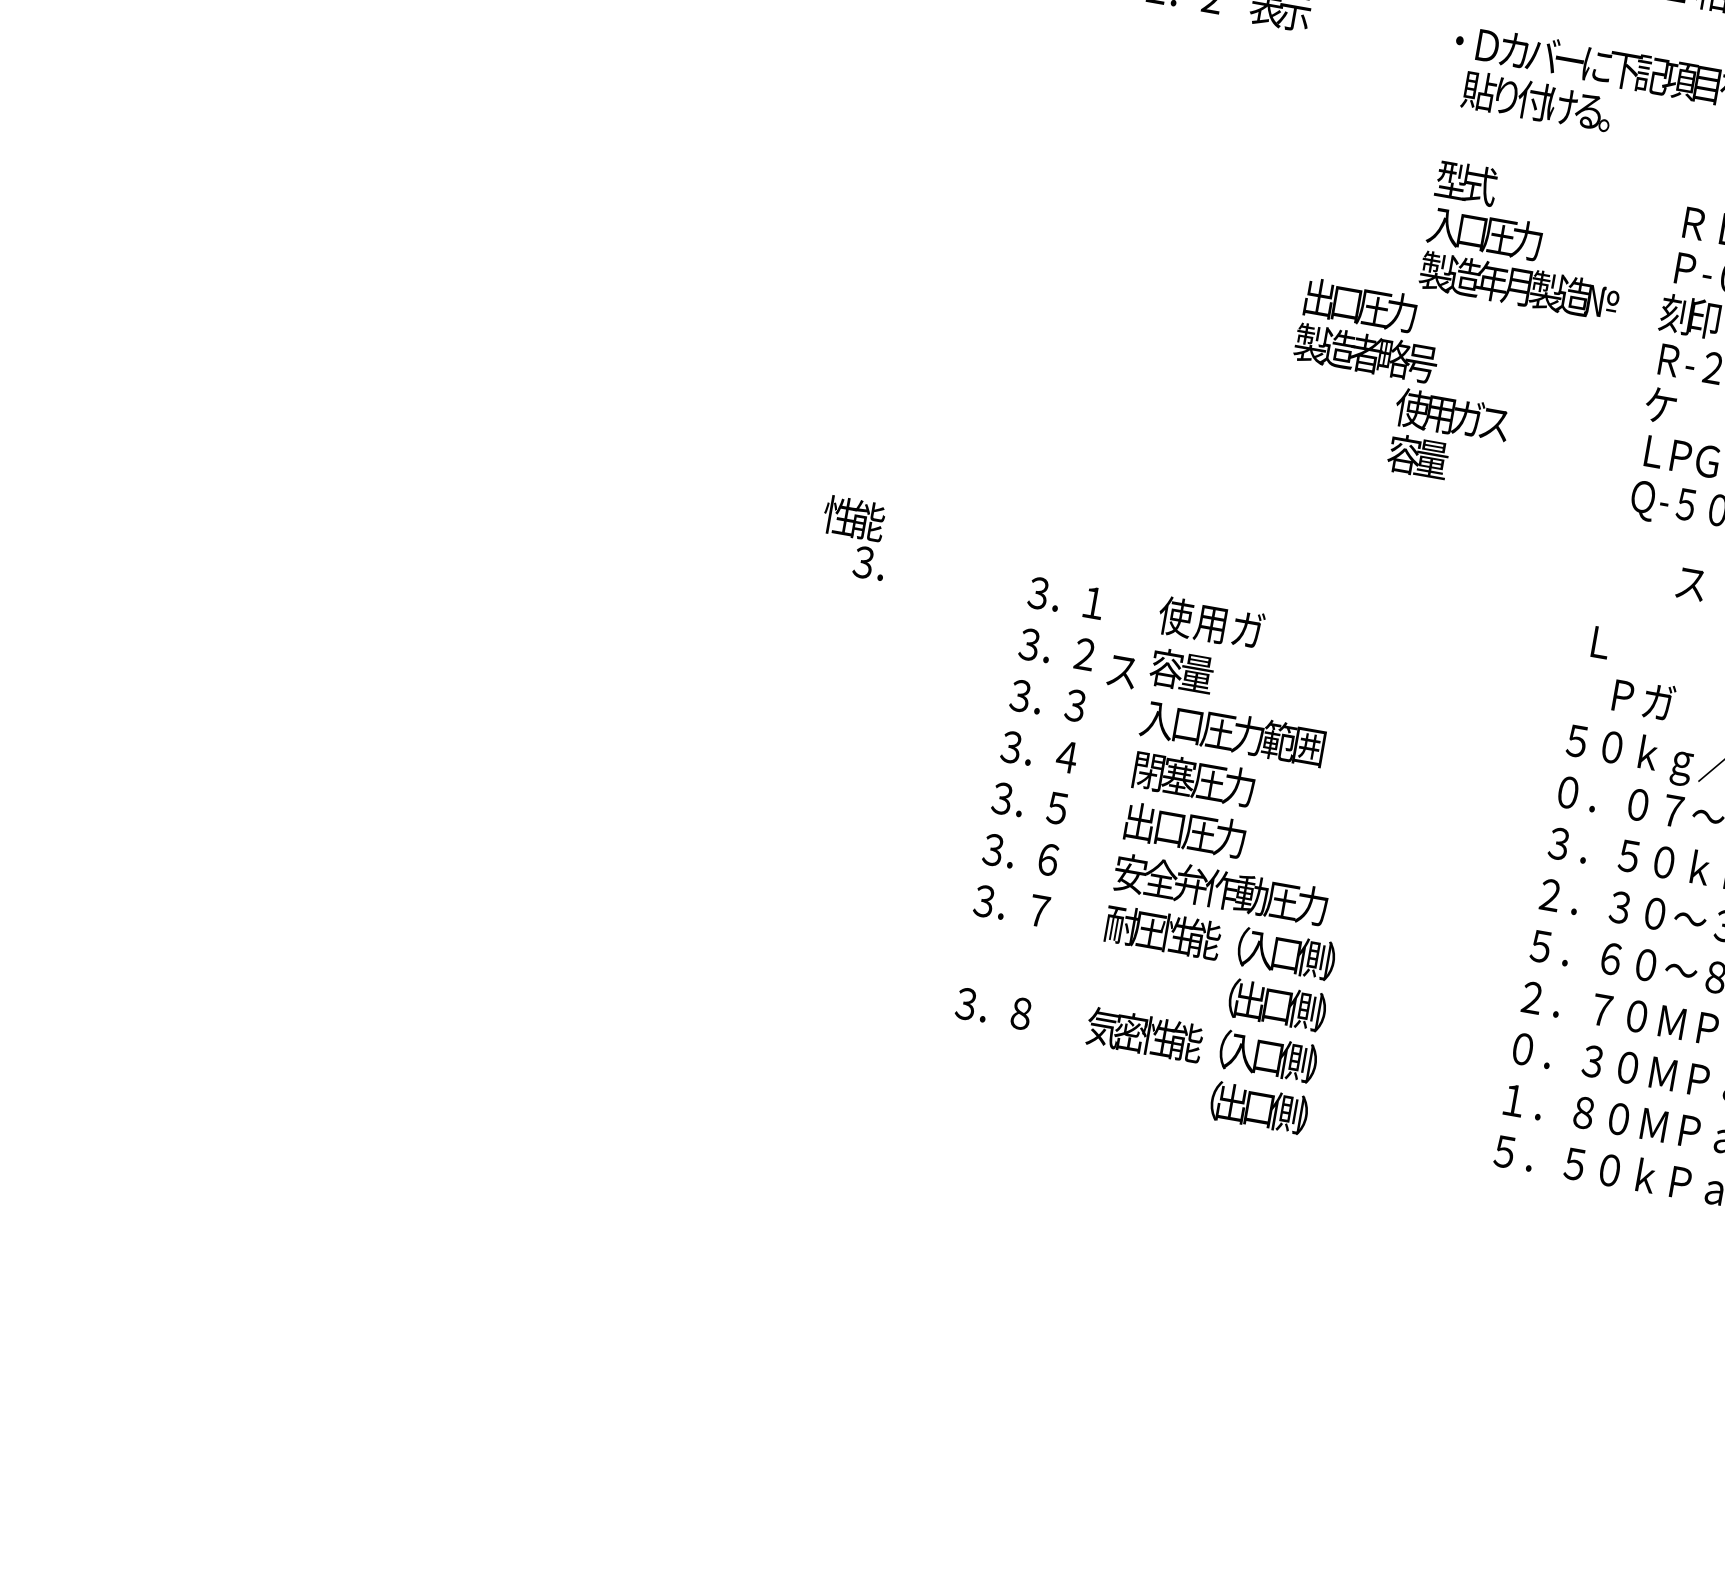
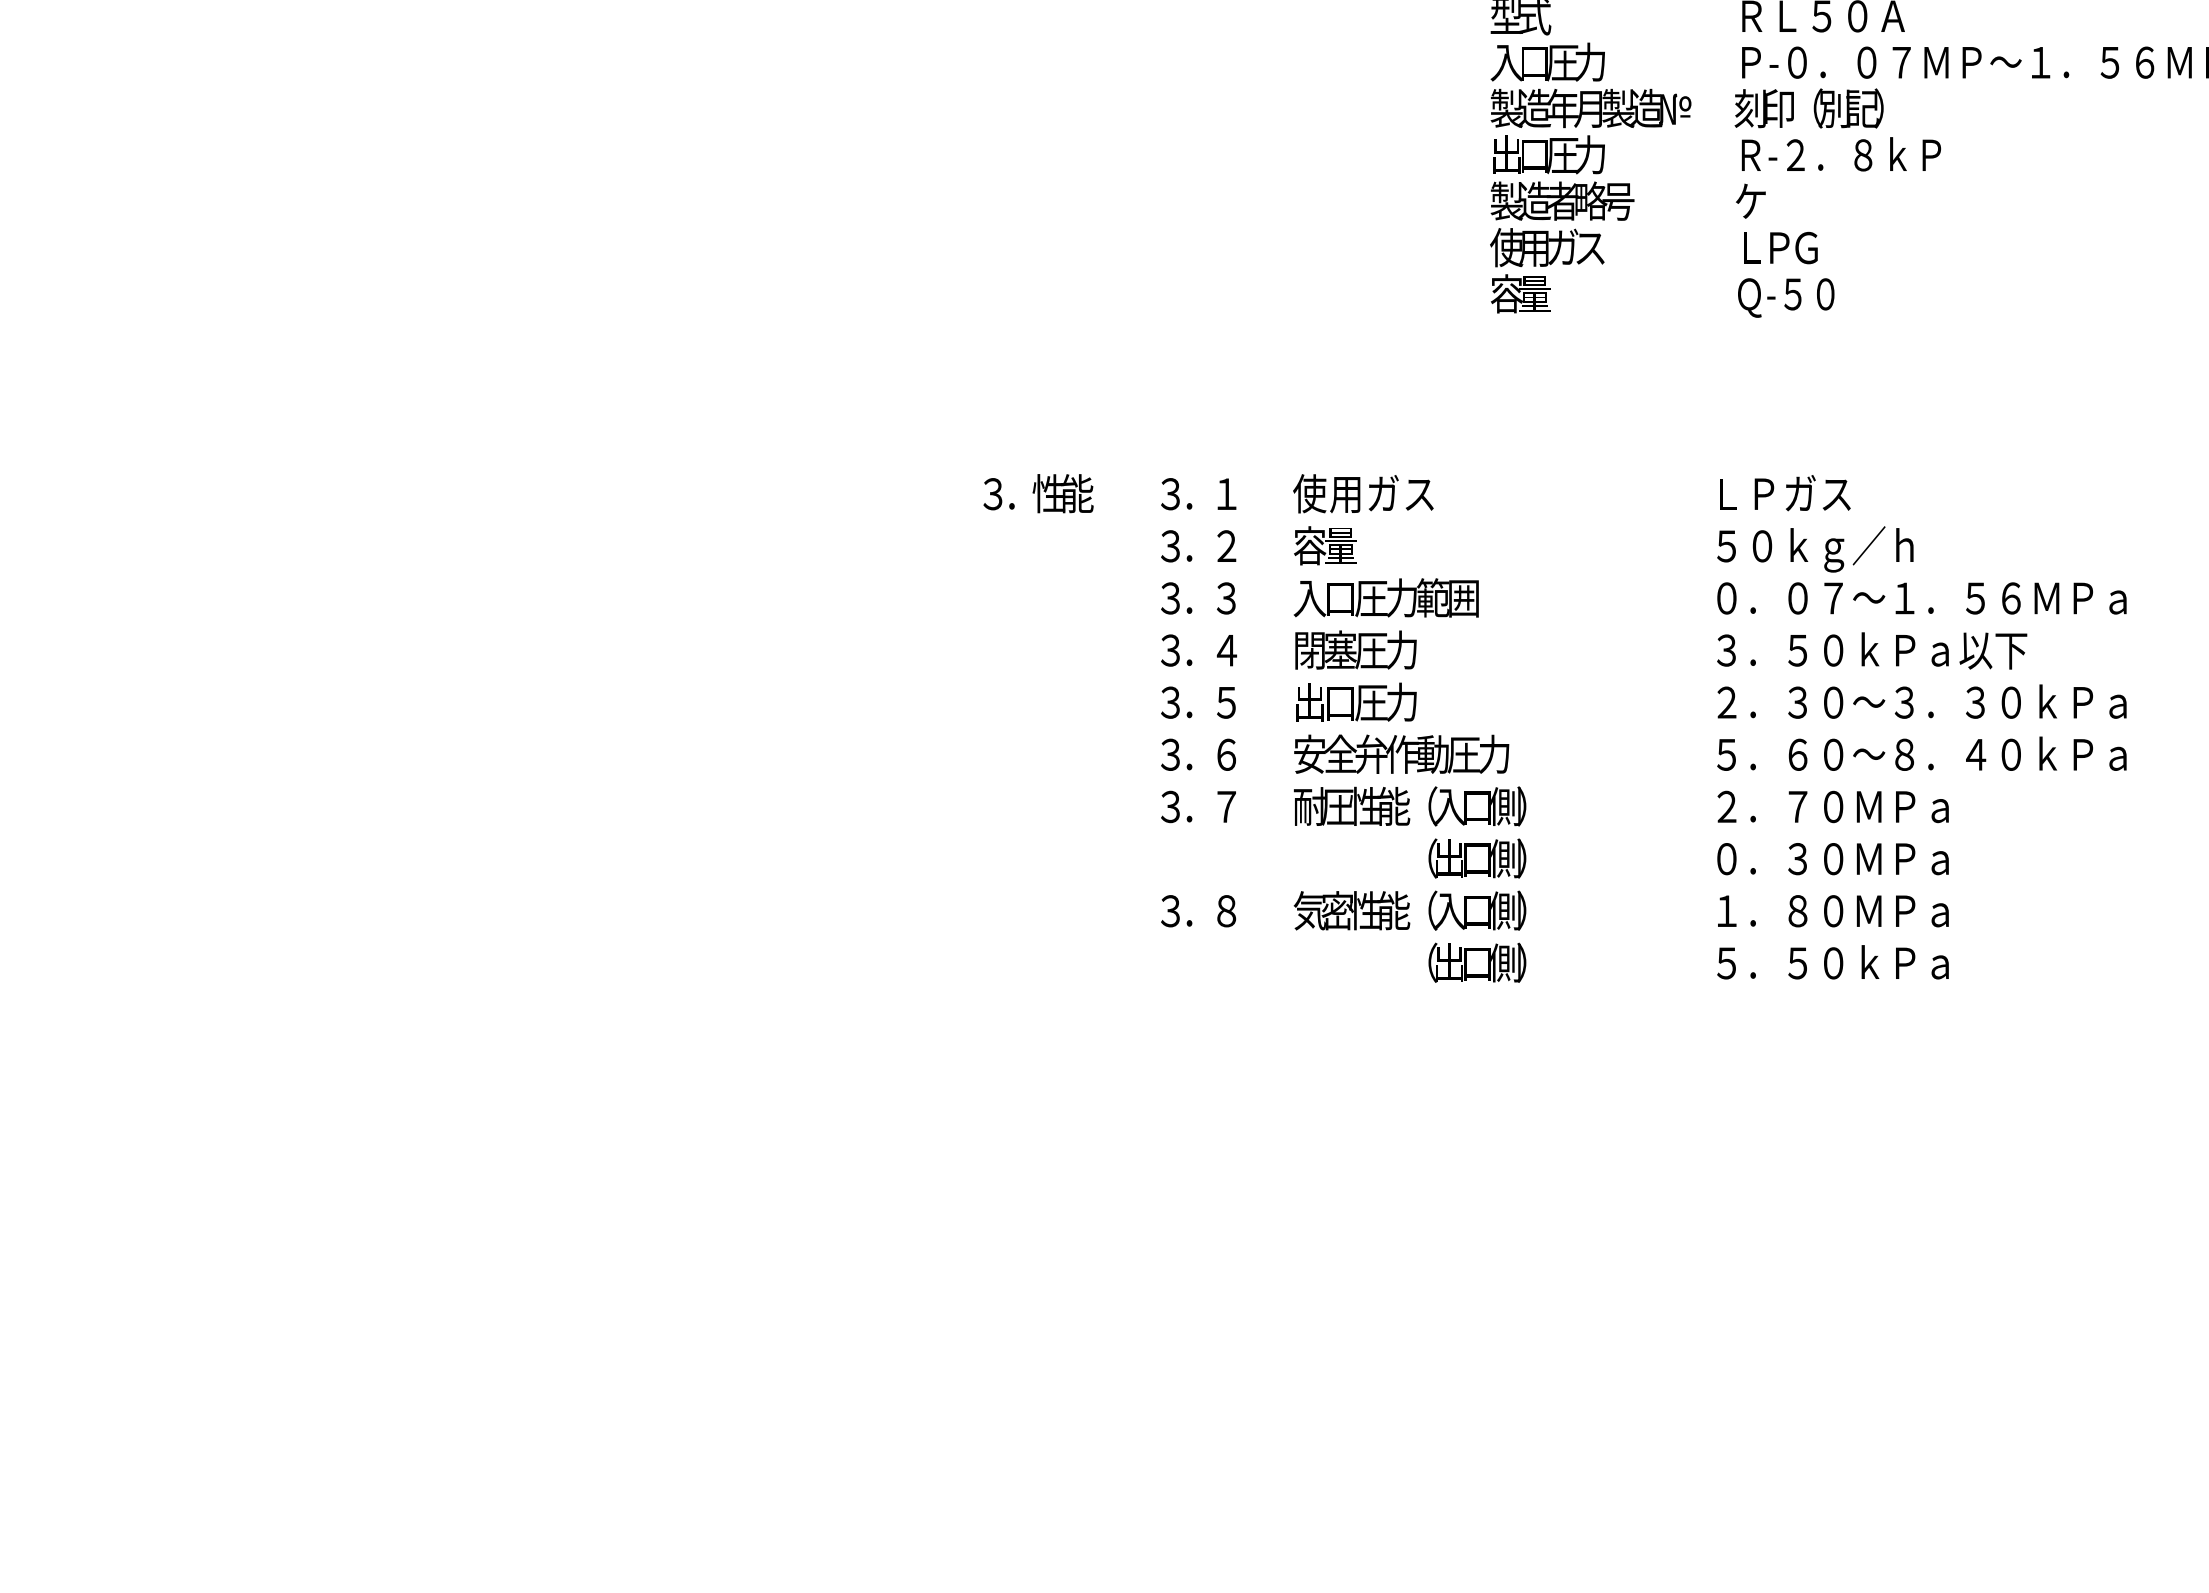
text: (1370, 330) -> (1562, 177), moved
text: (853, 518) -> (1062, 493), moved
text: (1690, 583) -> (1836, 494), moved
text: (1601, 643) -> (1728, 494), moved
text: (1122, 671) -> (1419, 494), moved

